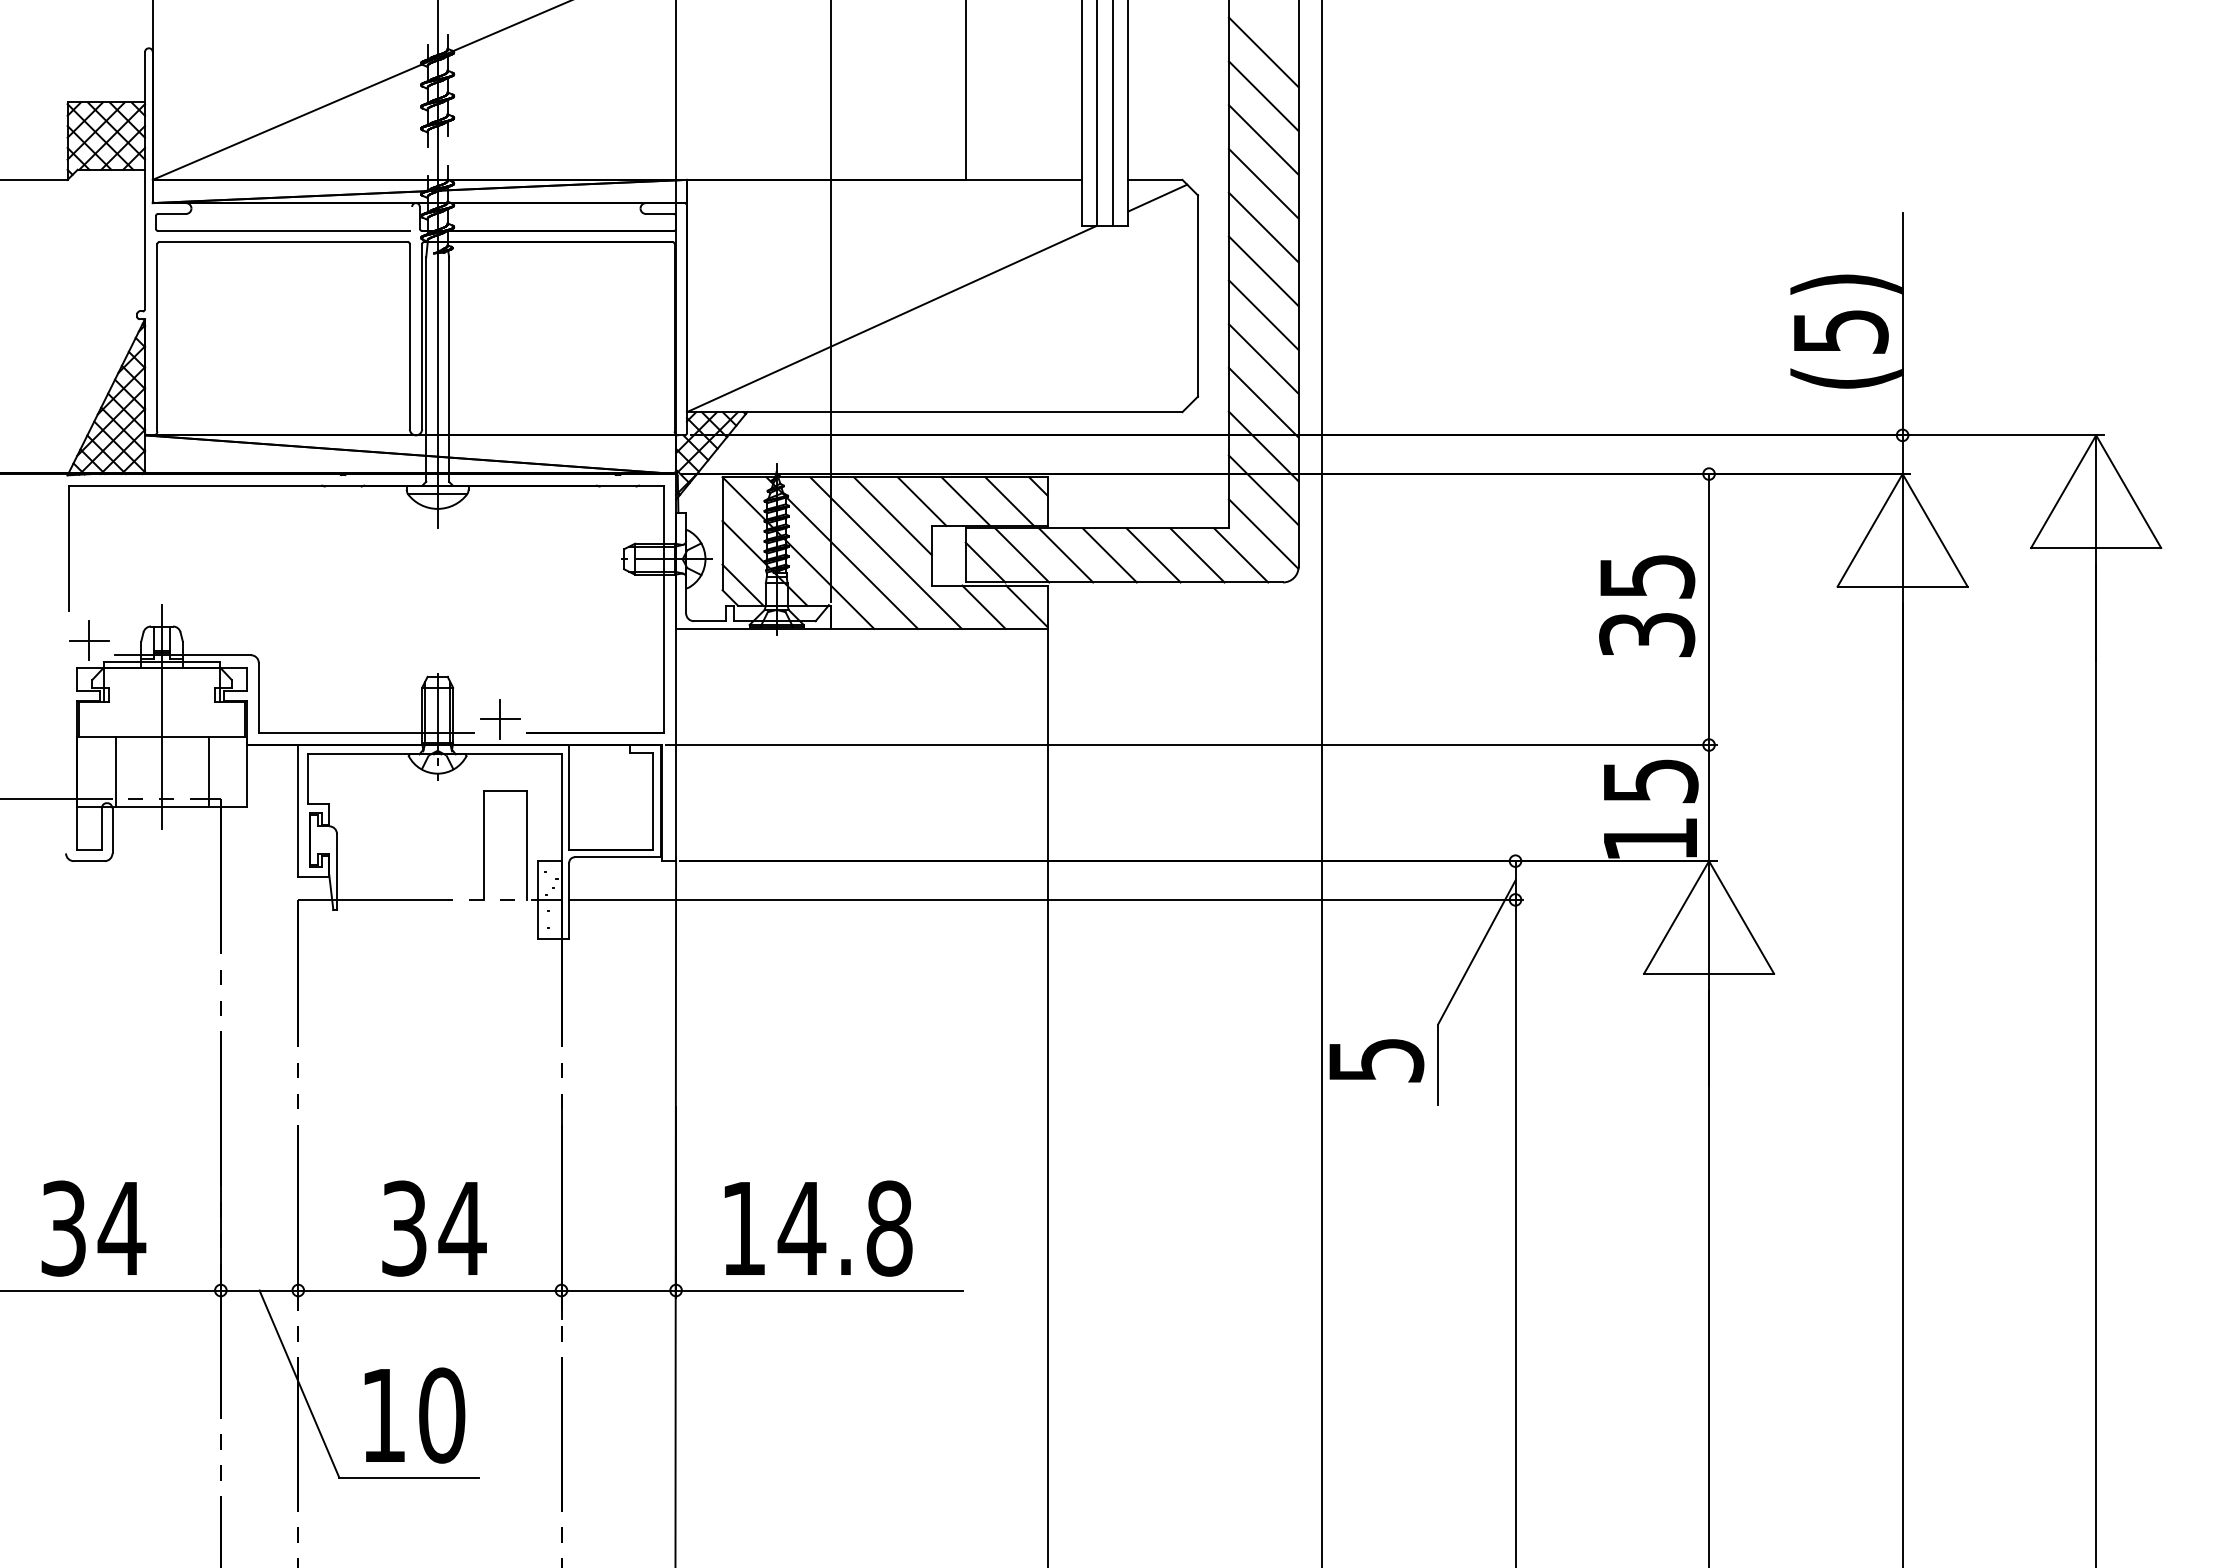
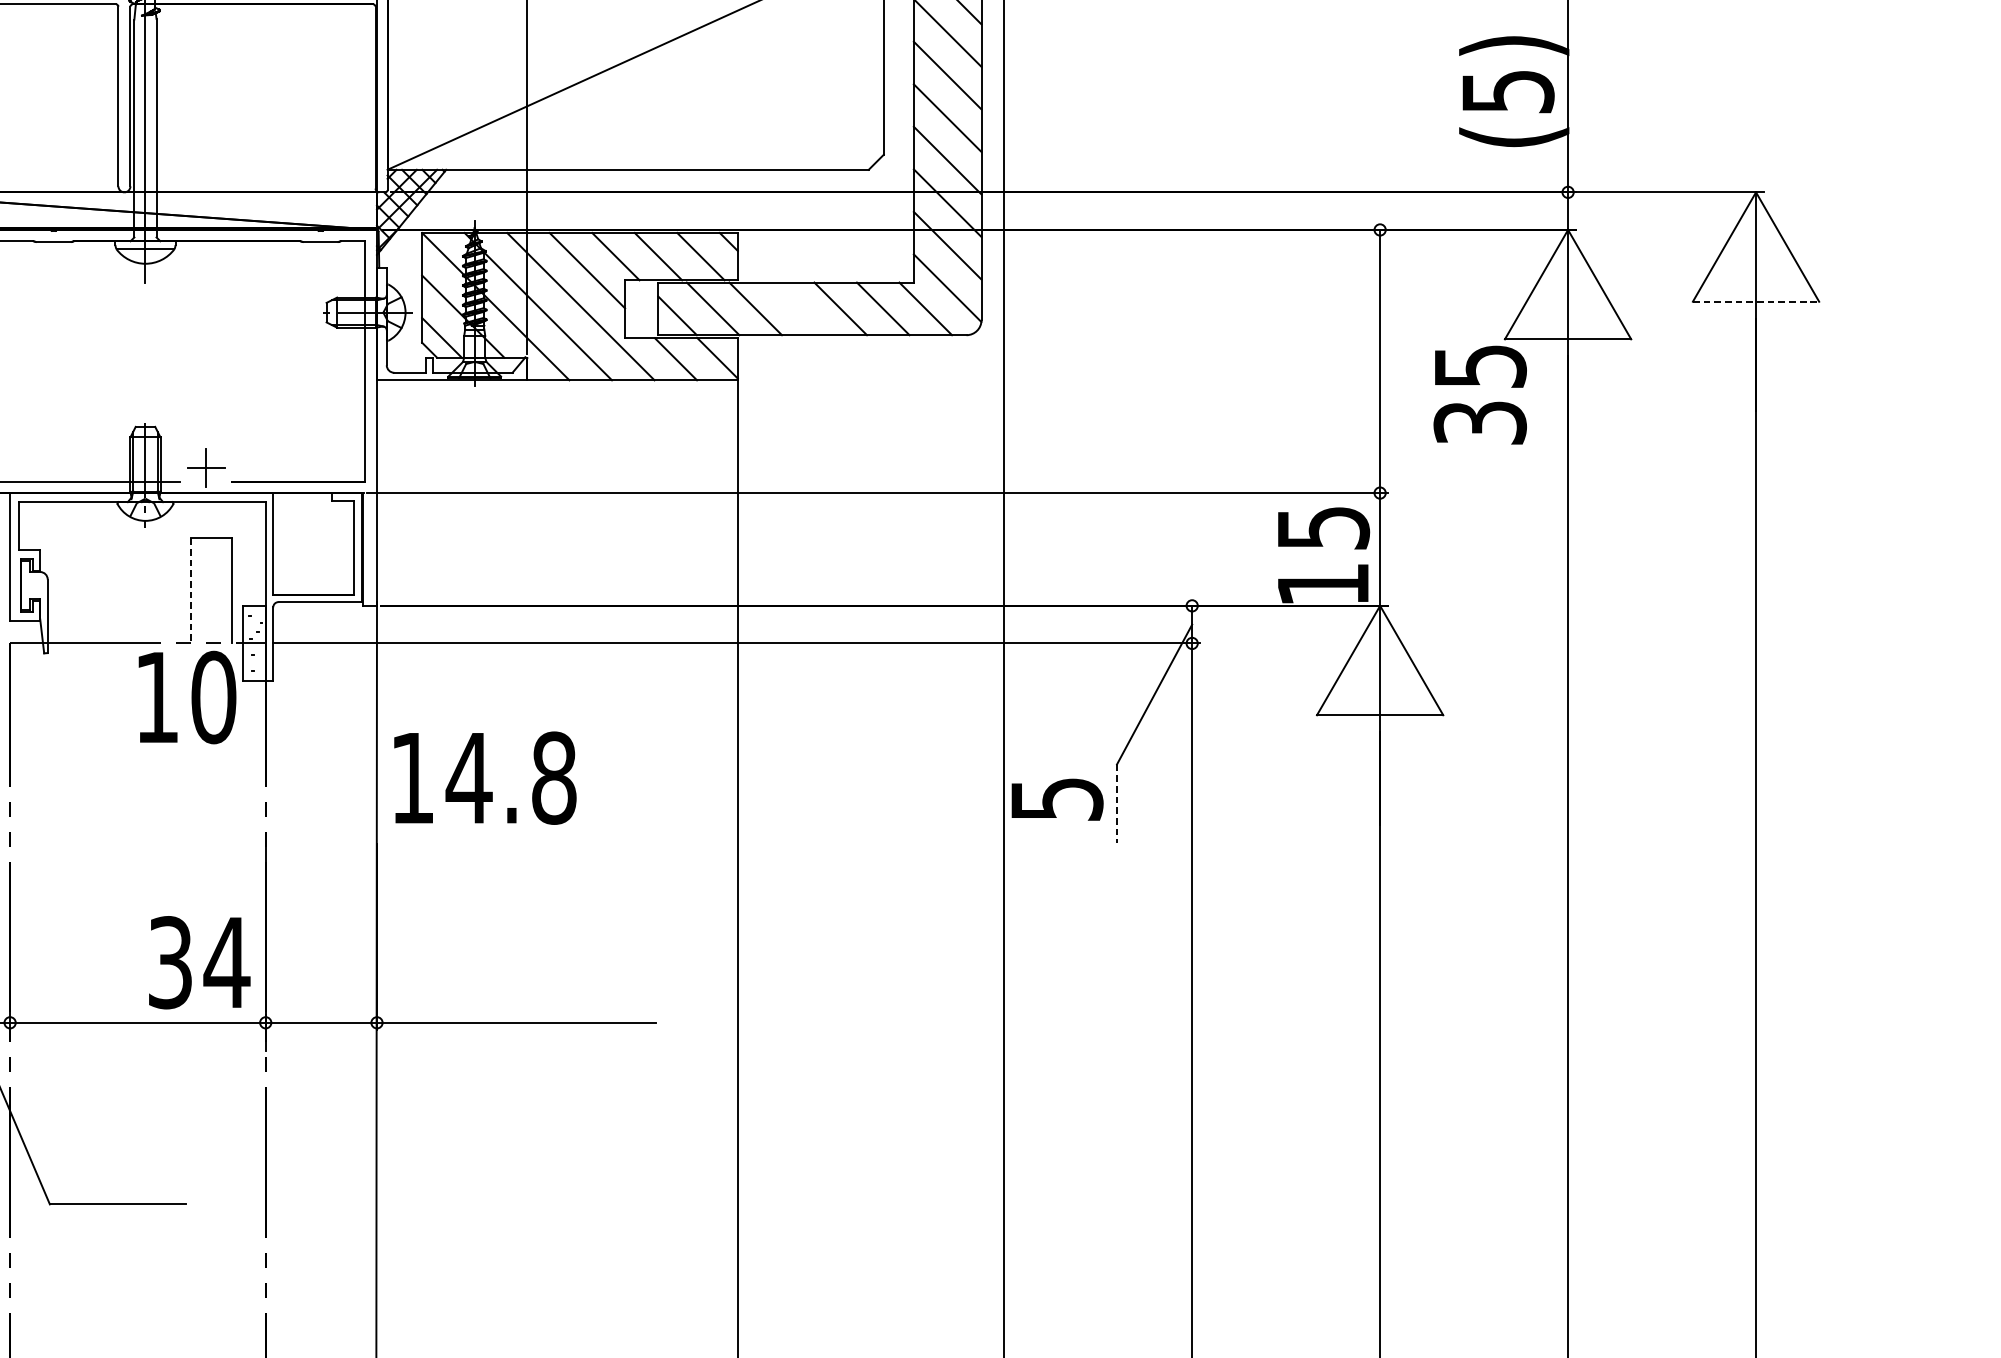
line: (2096, 548) -> (1756, 302), solid -> dashed
line: (1109, 555) -> (797, 309), removed
text: (1647, 605) -> (1480, 394), moved
line: (484, 846) -> (190, 591), solid -> dashed
line: (1438, 1065) -> (1117, 804), solid -> dashed
text: (434, 1228) -> (199, 962), moved
text: (818, 1228) -> (485, 778), moved
text: (414, 1415) -> (187, 697), moved

